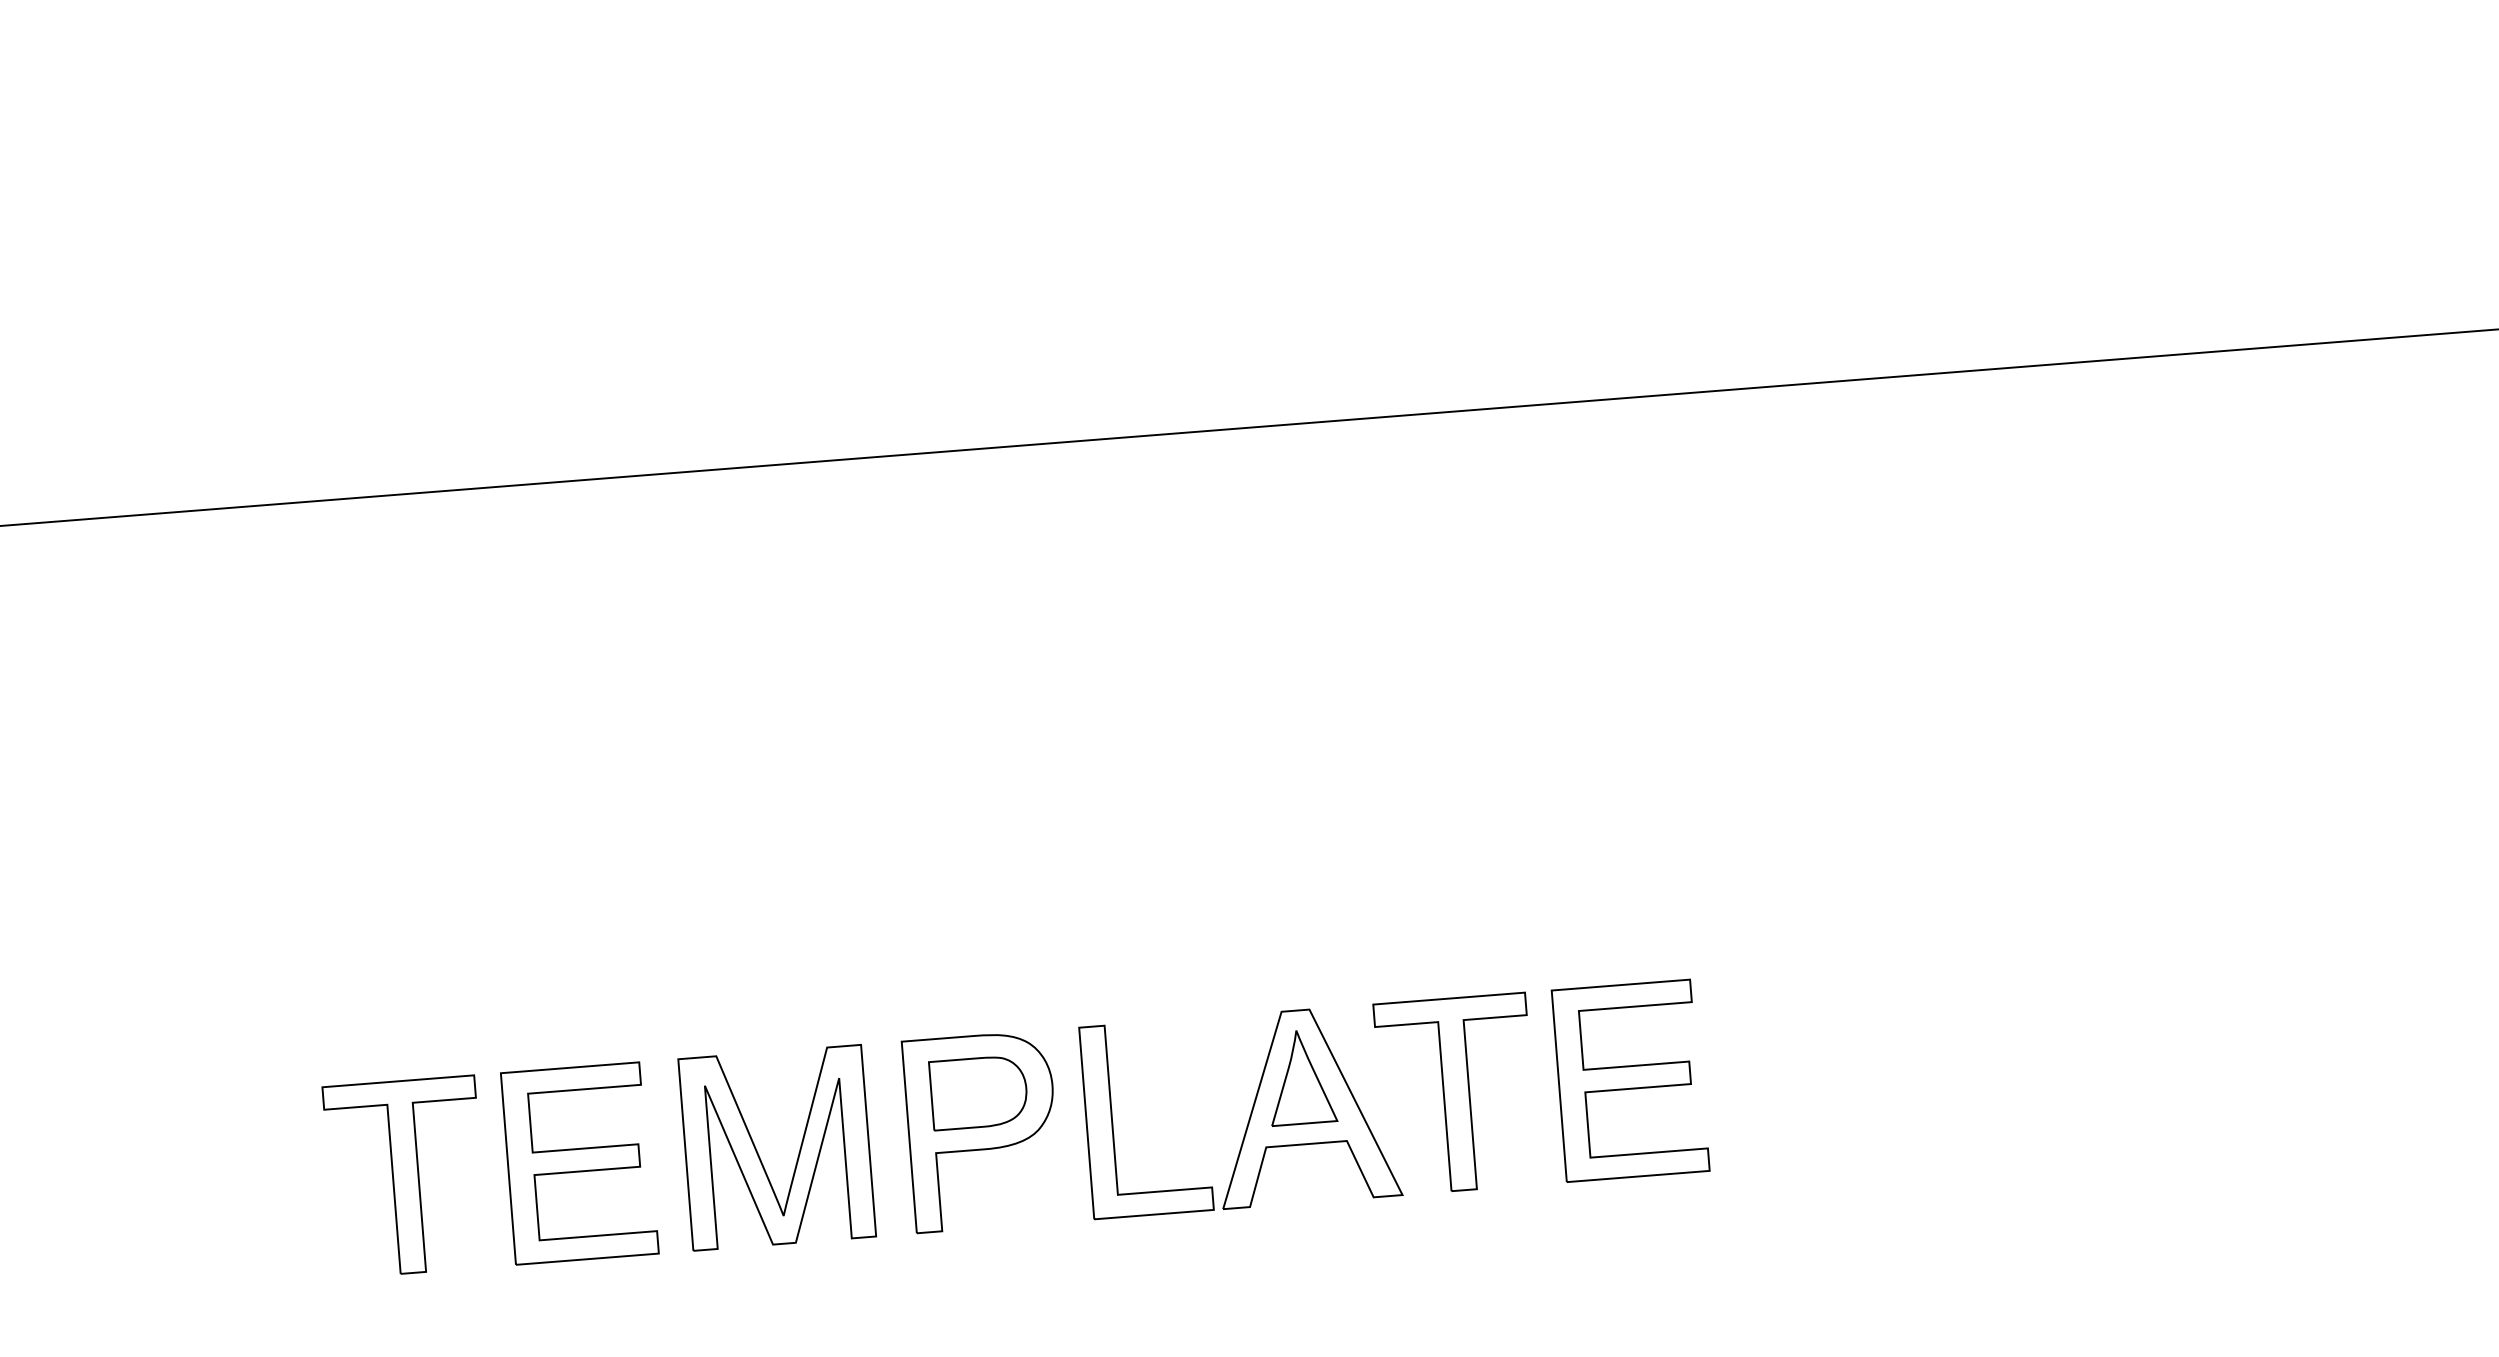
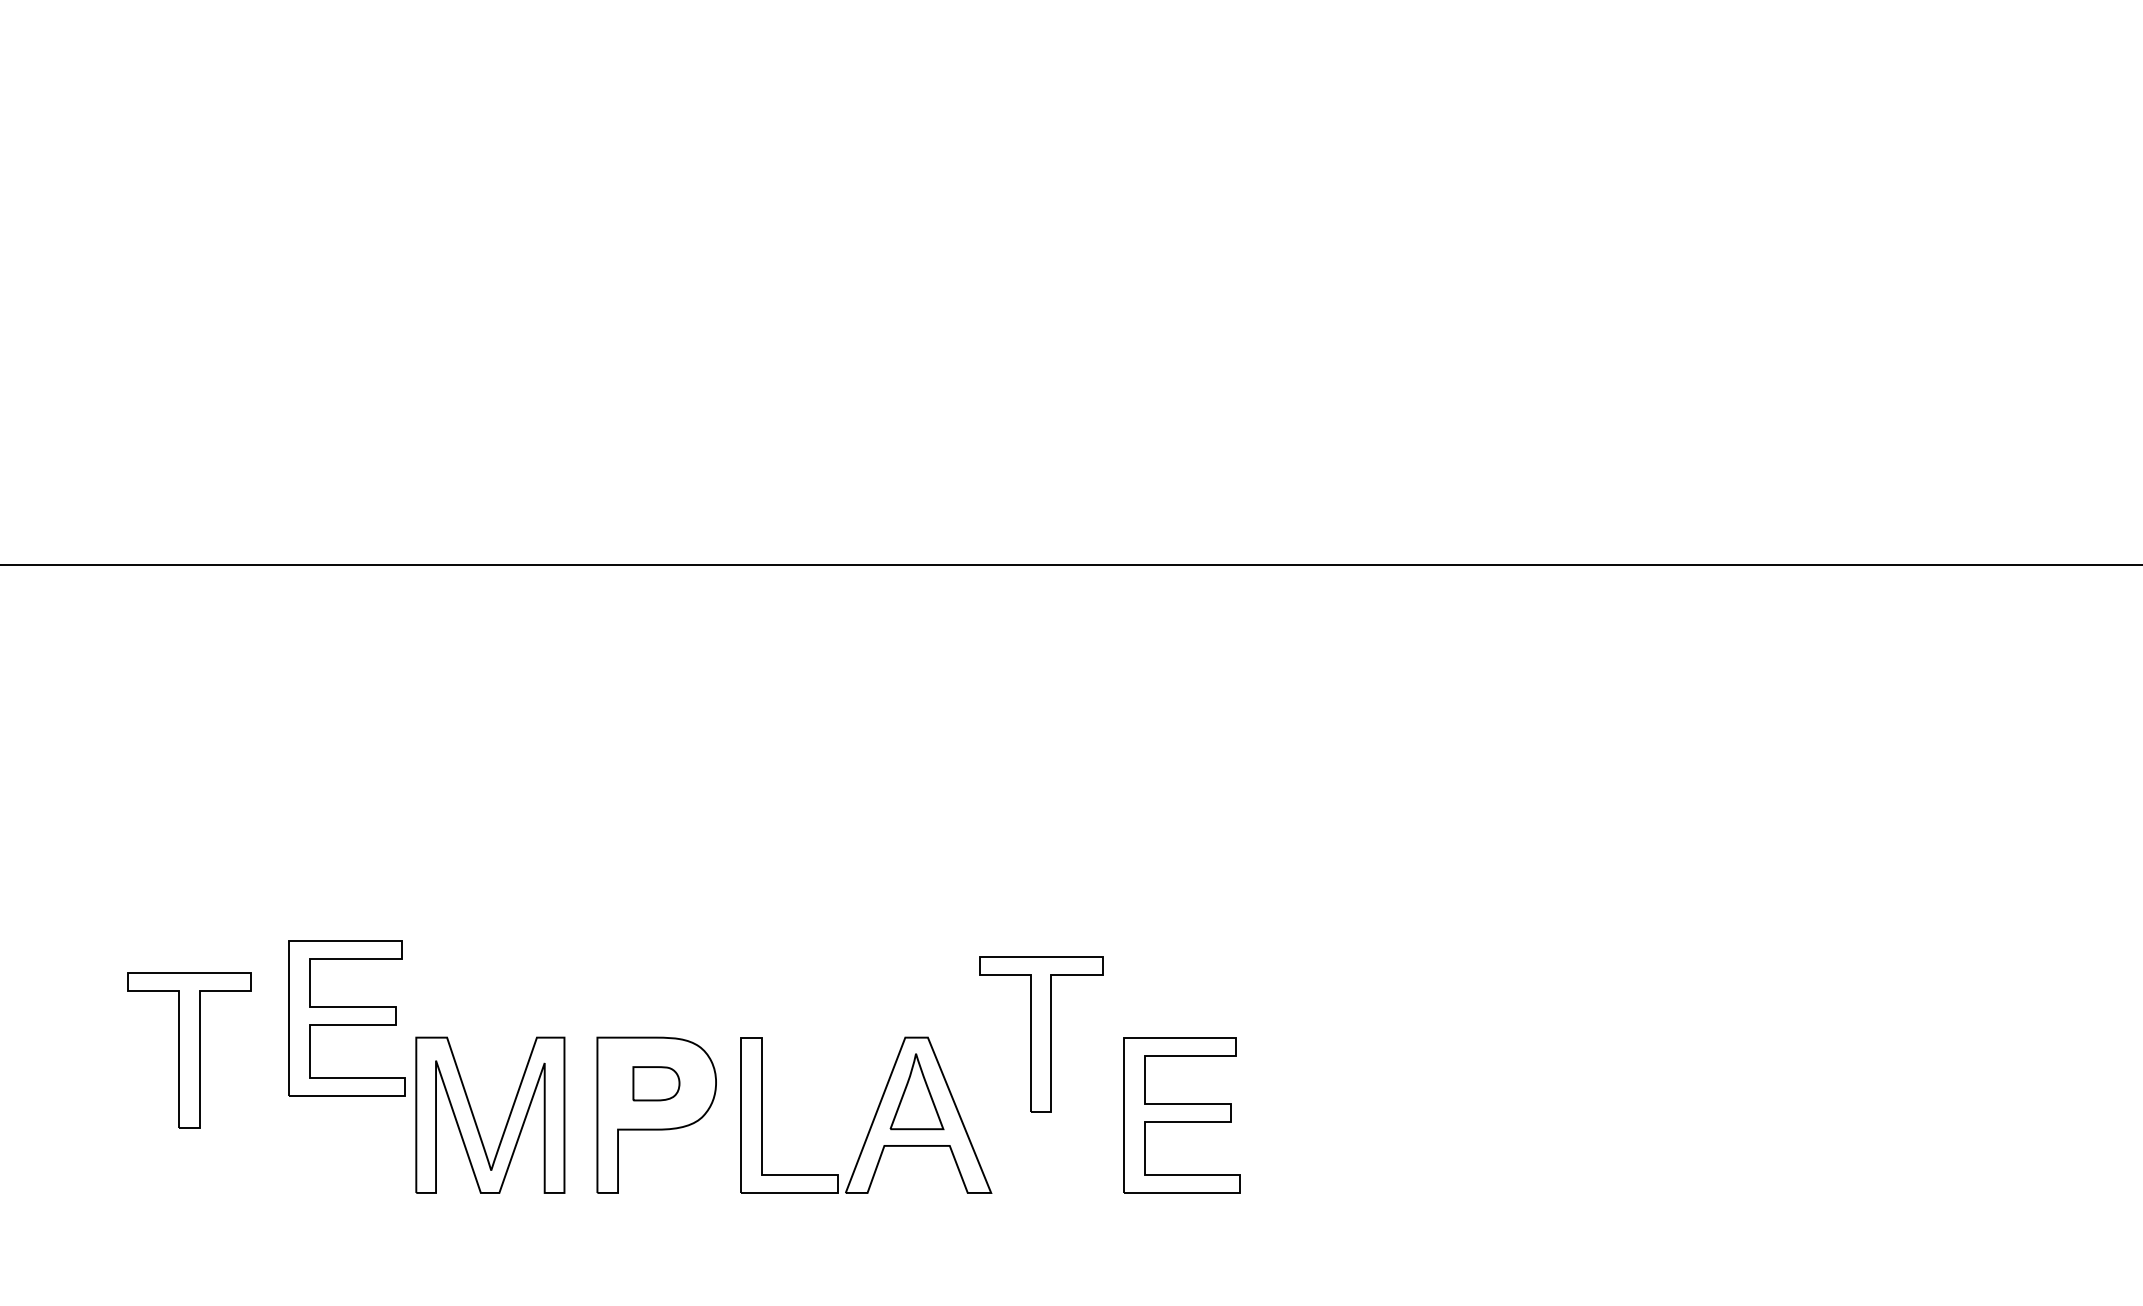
part: (979, 1092) -> (656, 1083), size x0.6
part: (1457, 1094) -> (1041, 1034), moved
part: (578, 1163) -> (346, 1018), moved
part: (406, 1177) -> (189, 1050), moved

